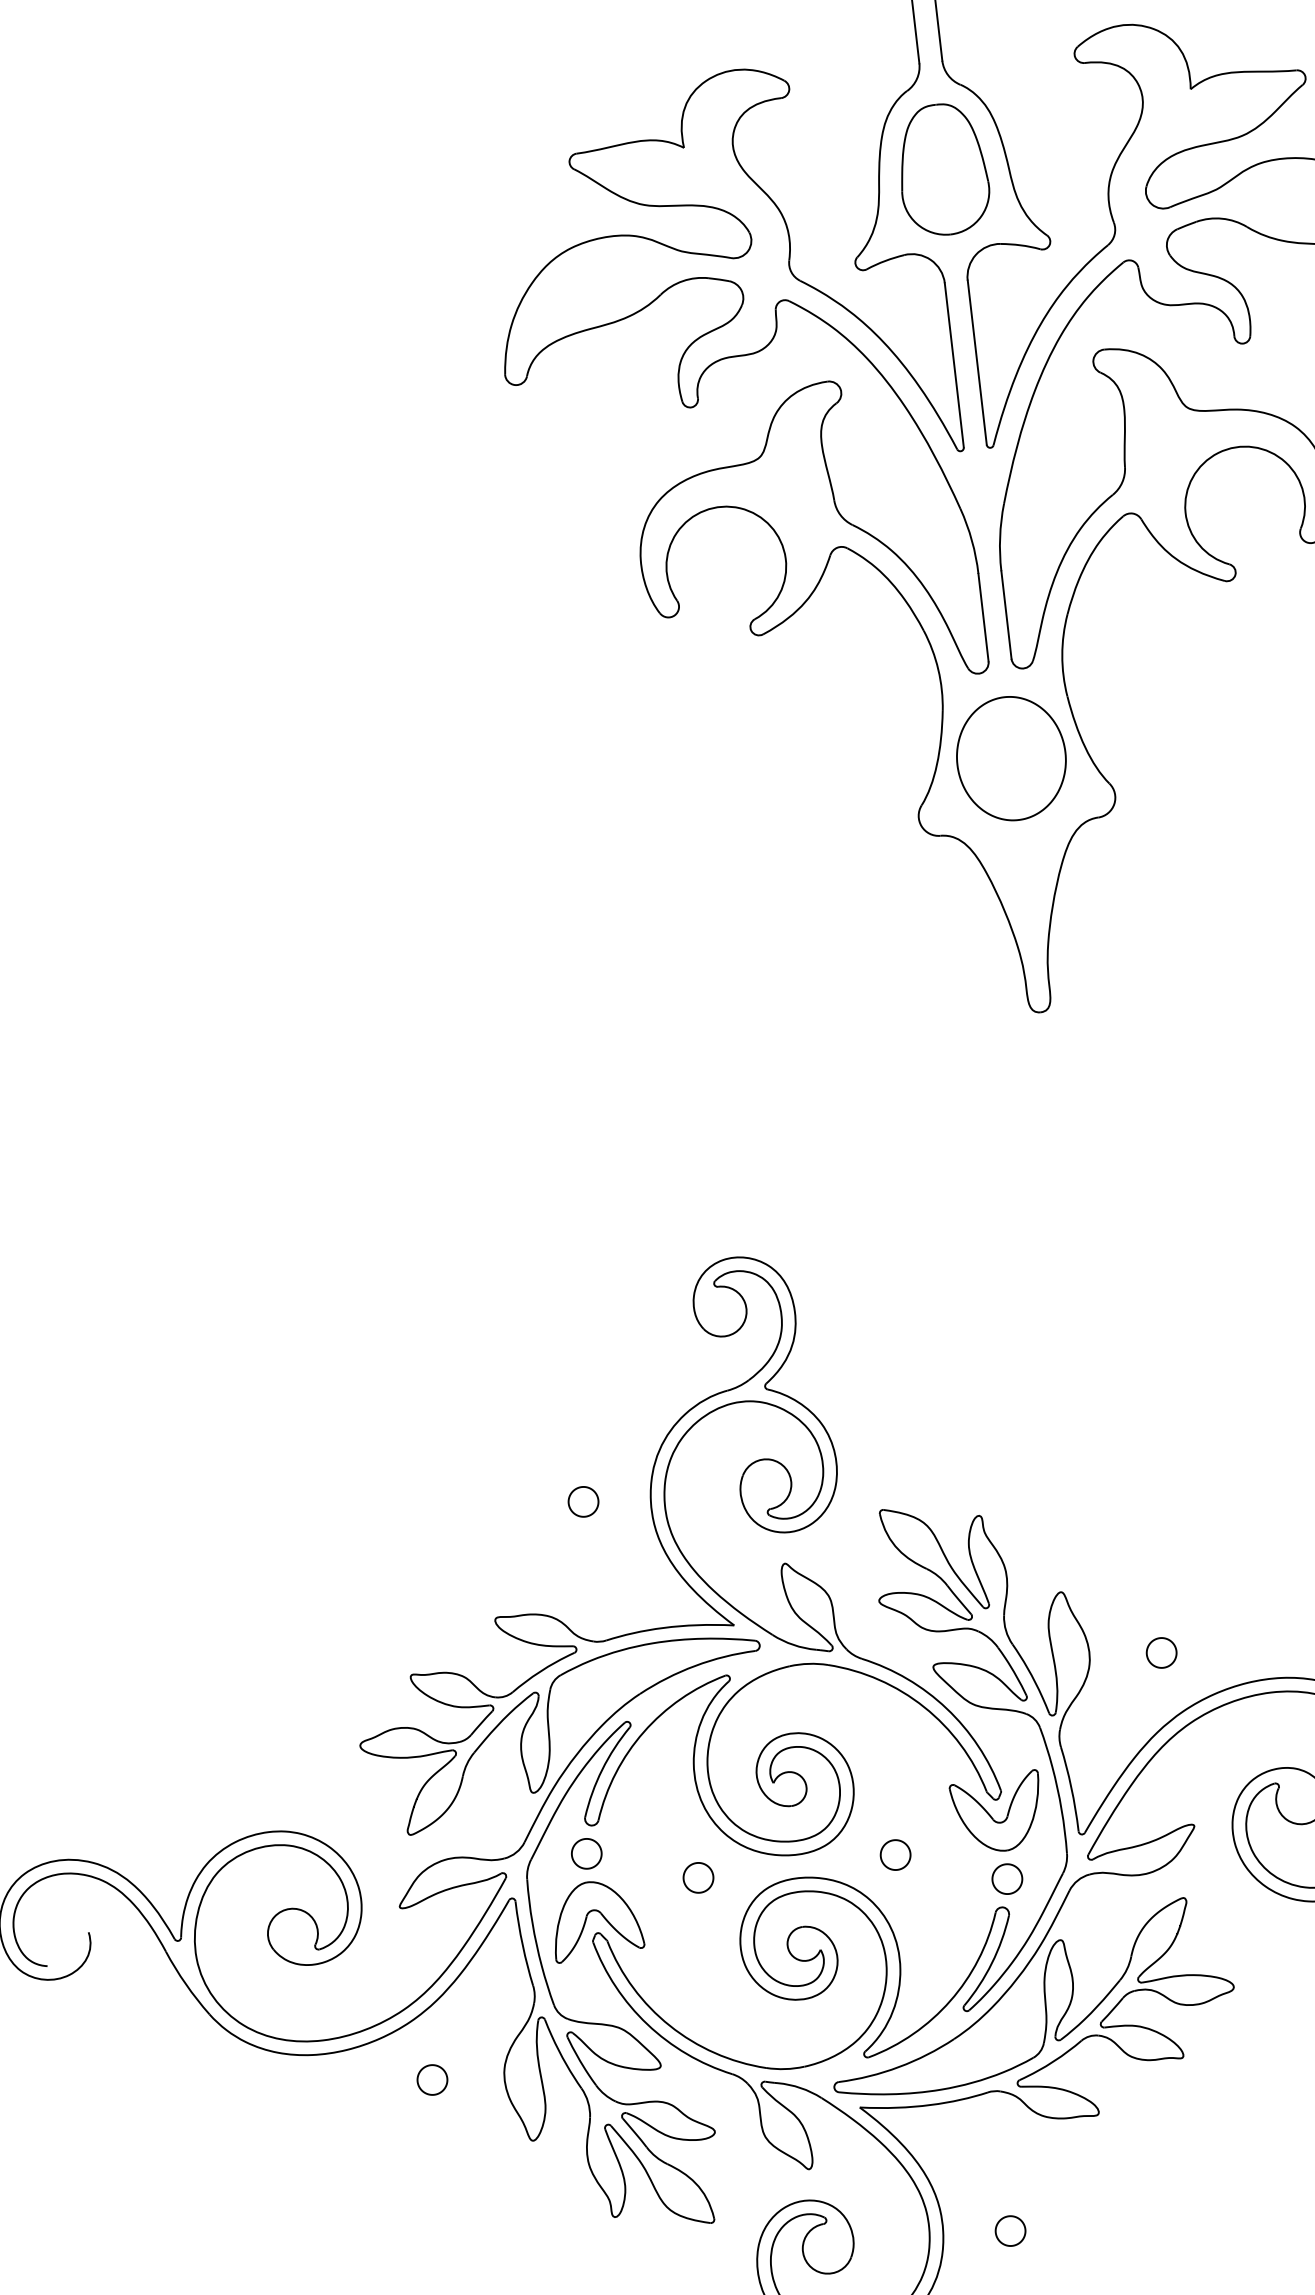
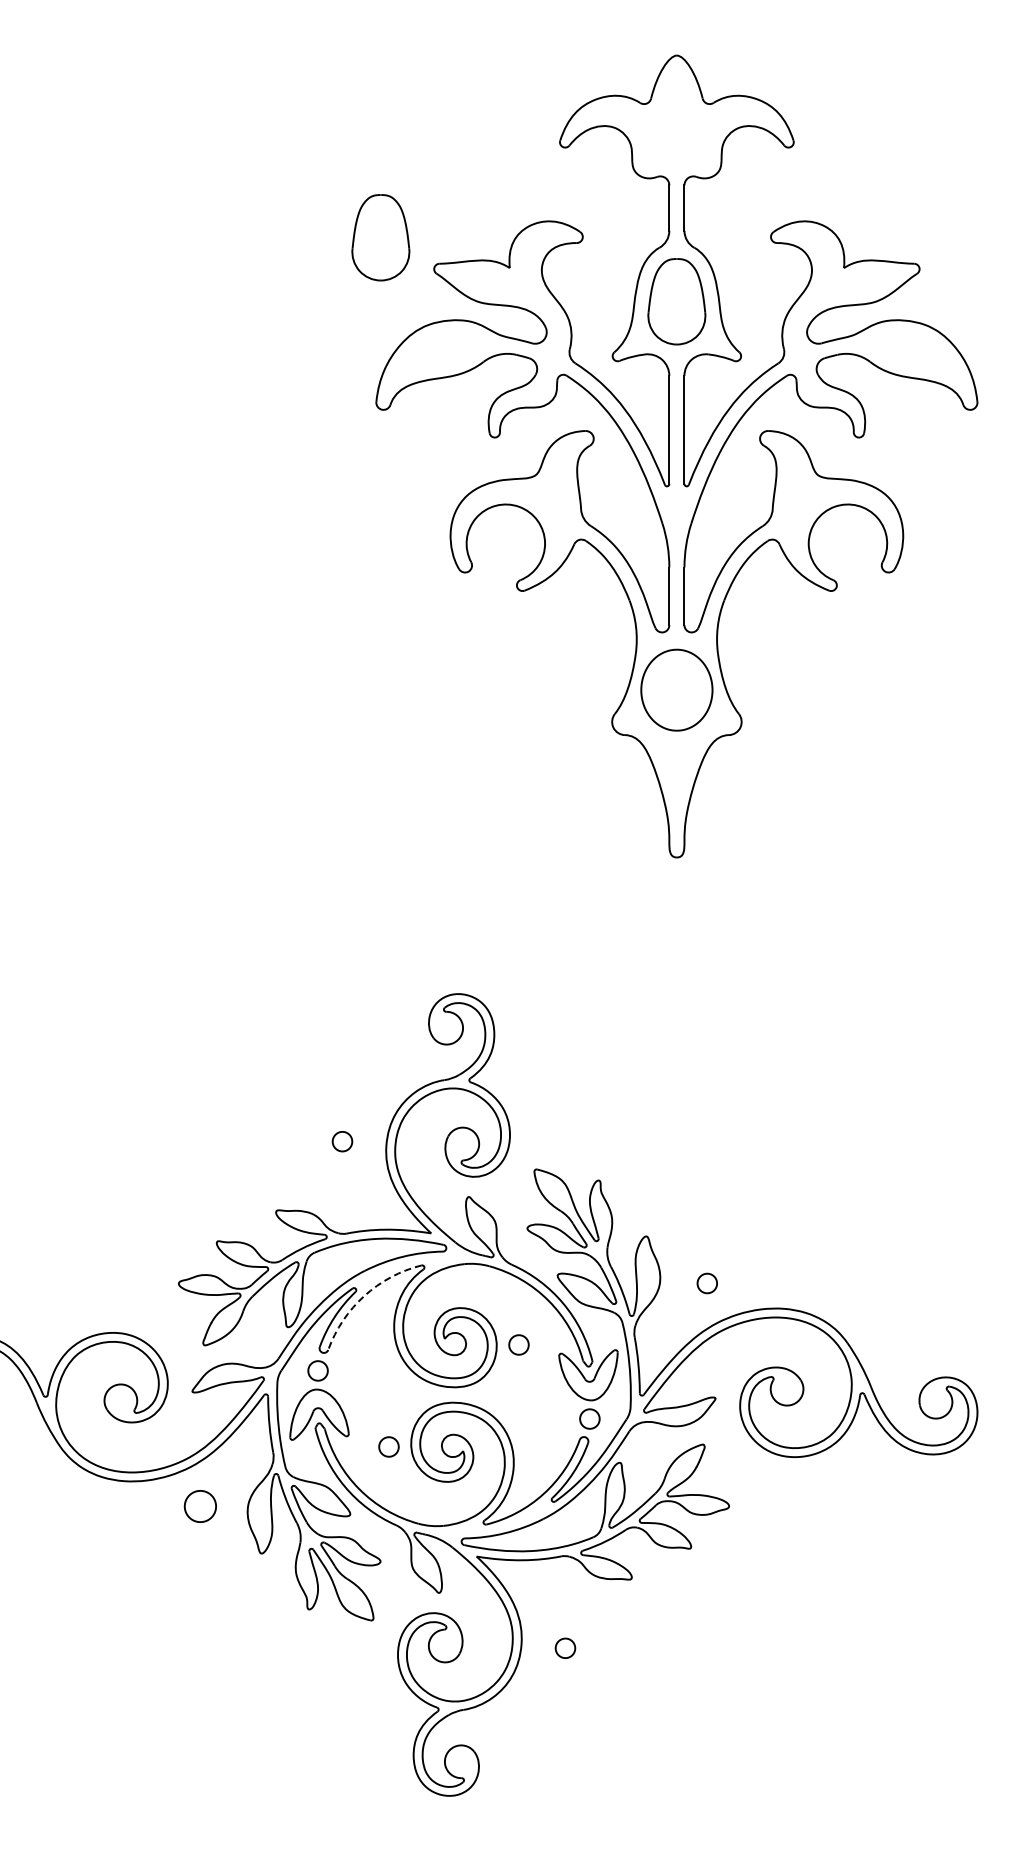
part: (482, 124) -> (380, 237), added
arc: (644, 1732) -> (364, 1296), solid -> dashed
part: (894, 1854) -> (518, 1344), moved
part: (697, 1877) -> (388, 1446), moved
part: (432, 2080) -> (200, 1506), size x1.6

